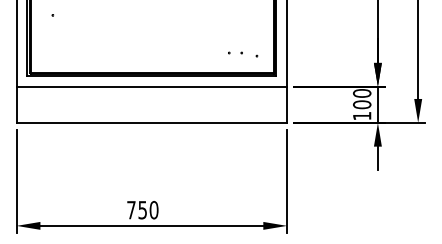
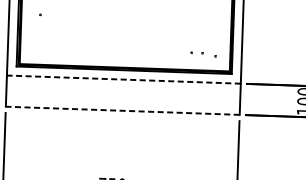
line: (151, 86) -> (123, 79), solid -> dashed
line: (151, 122) -> (122, 110), solid -> dashed

